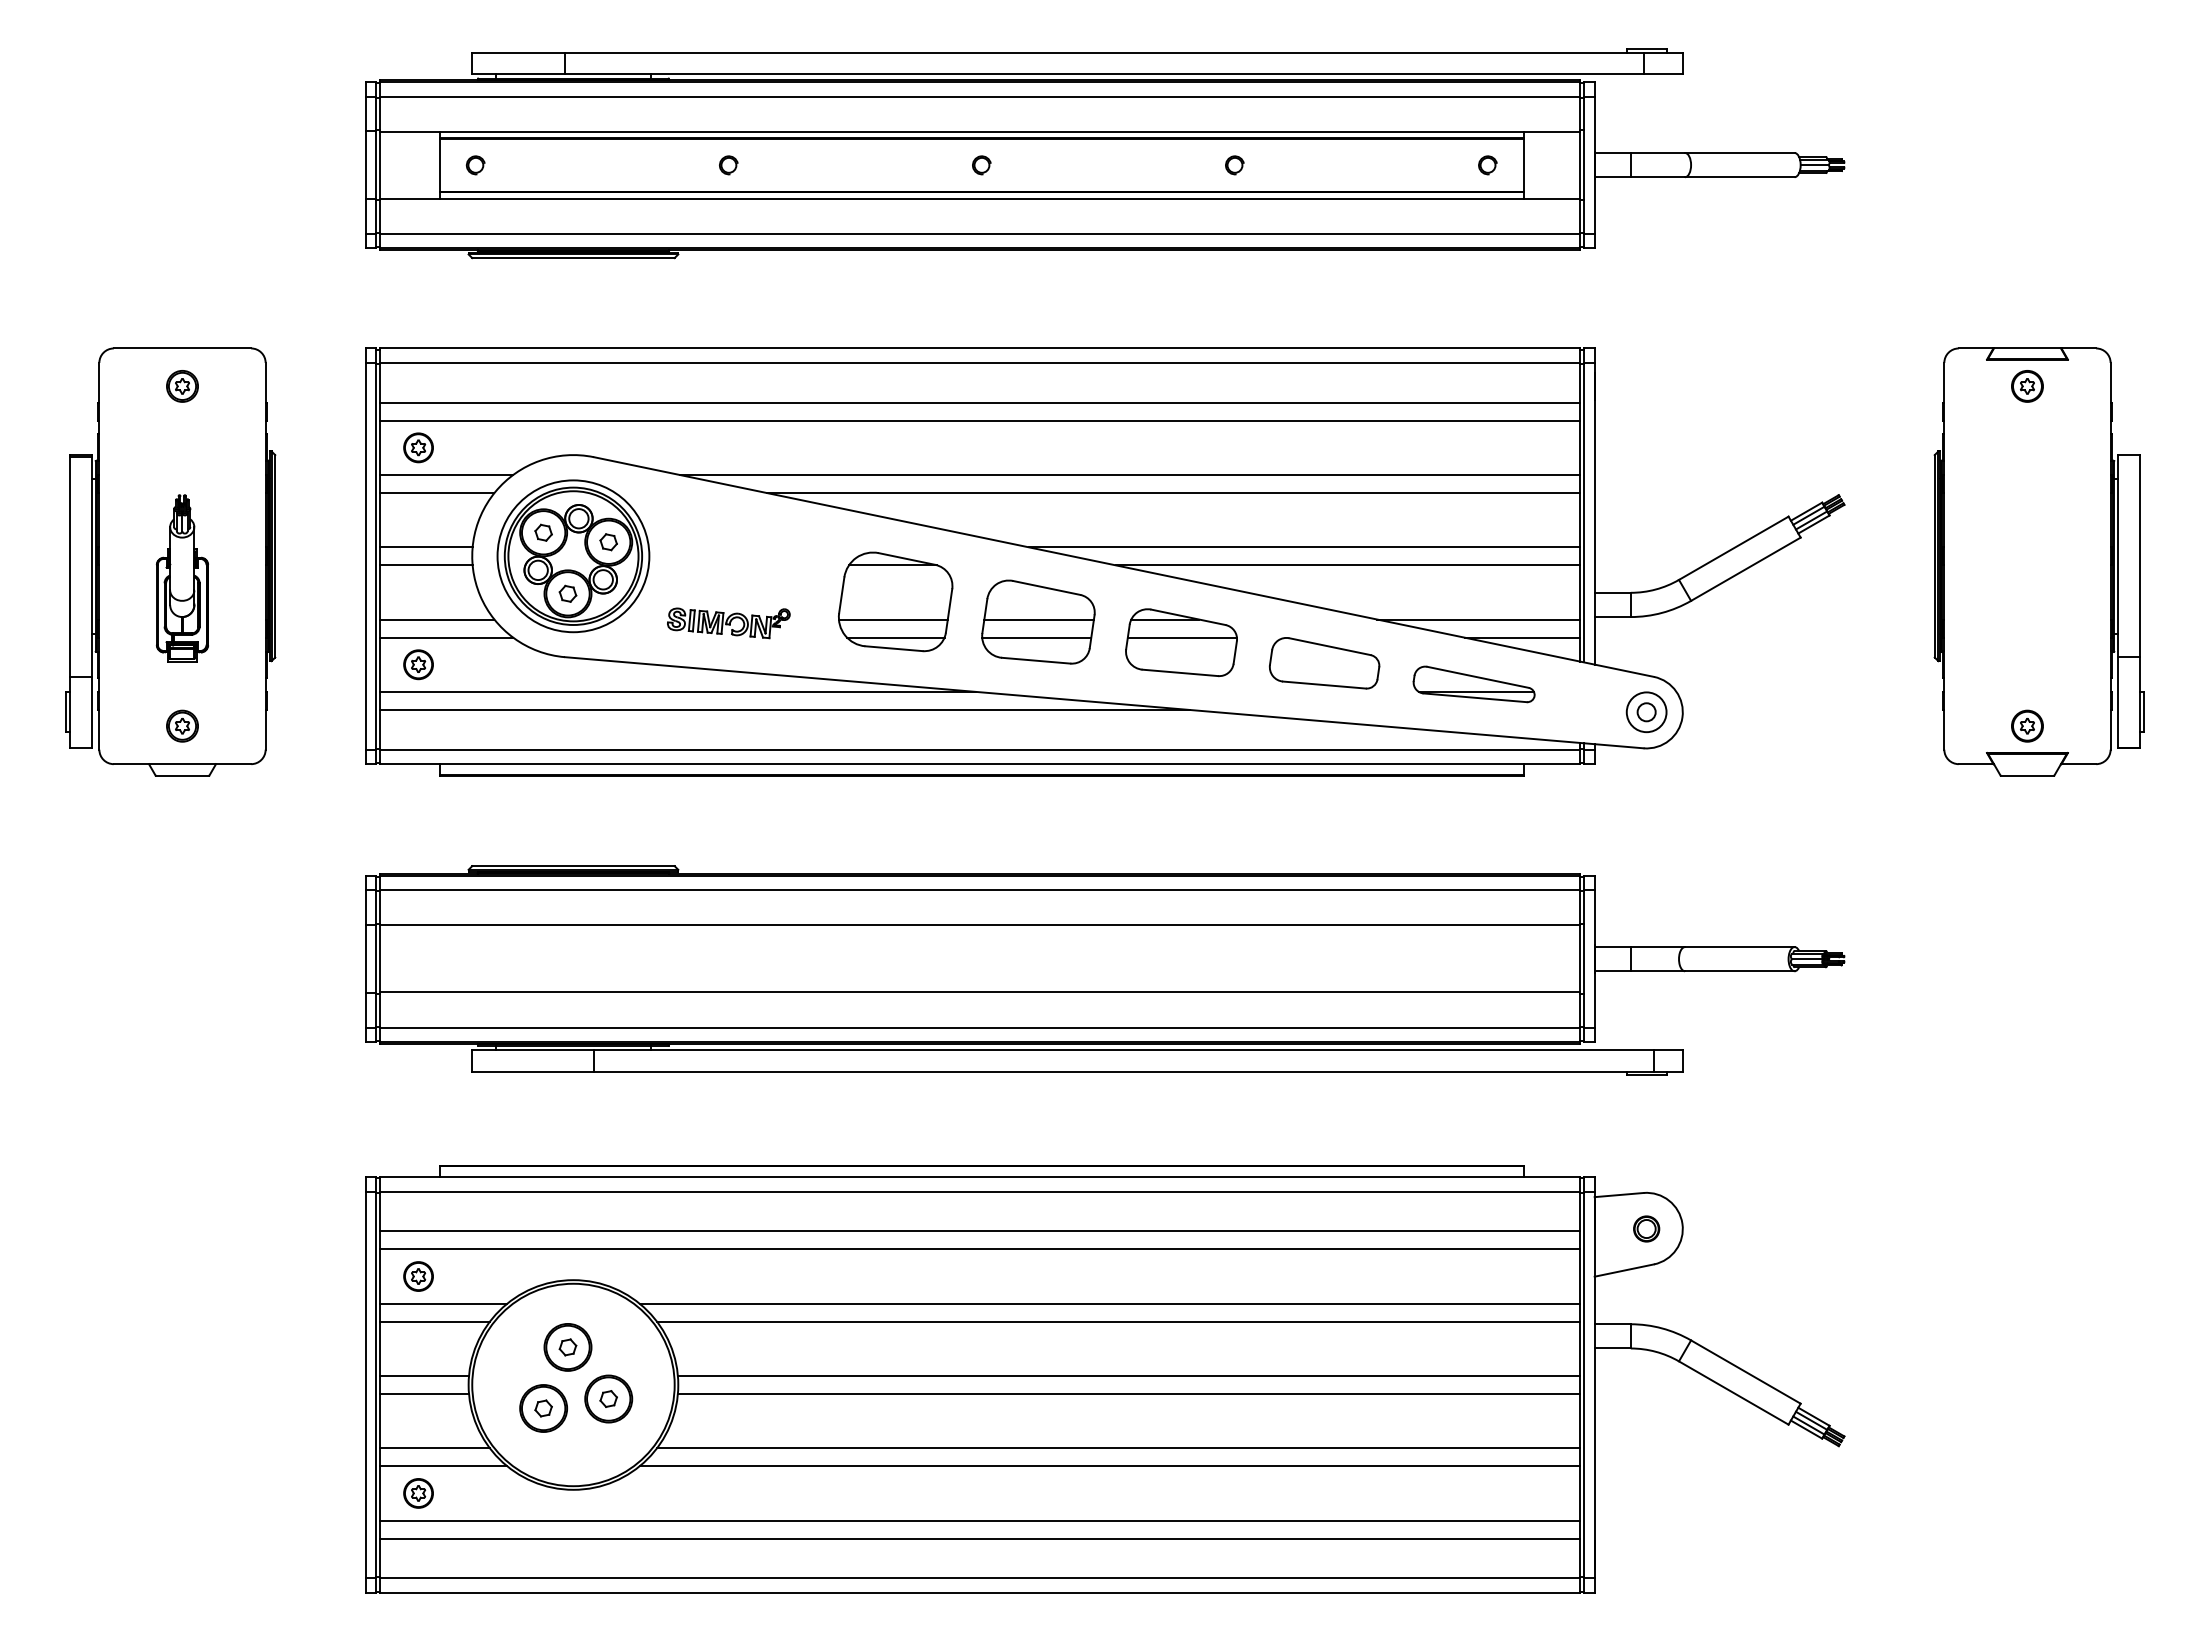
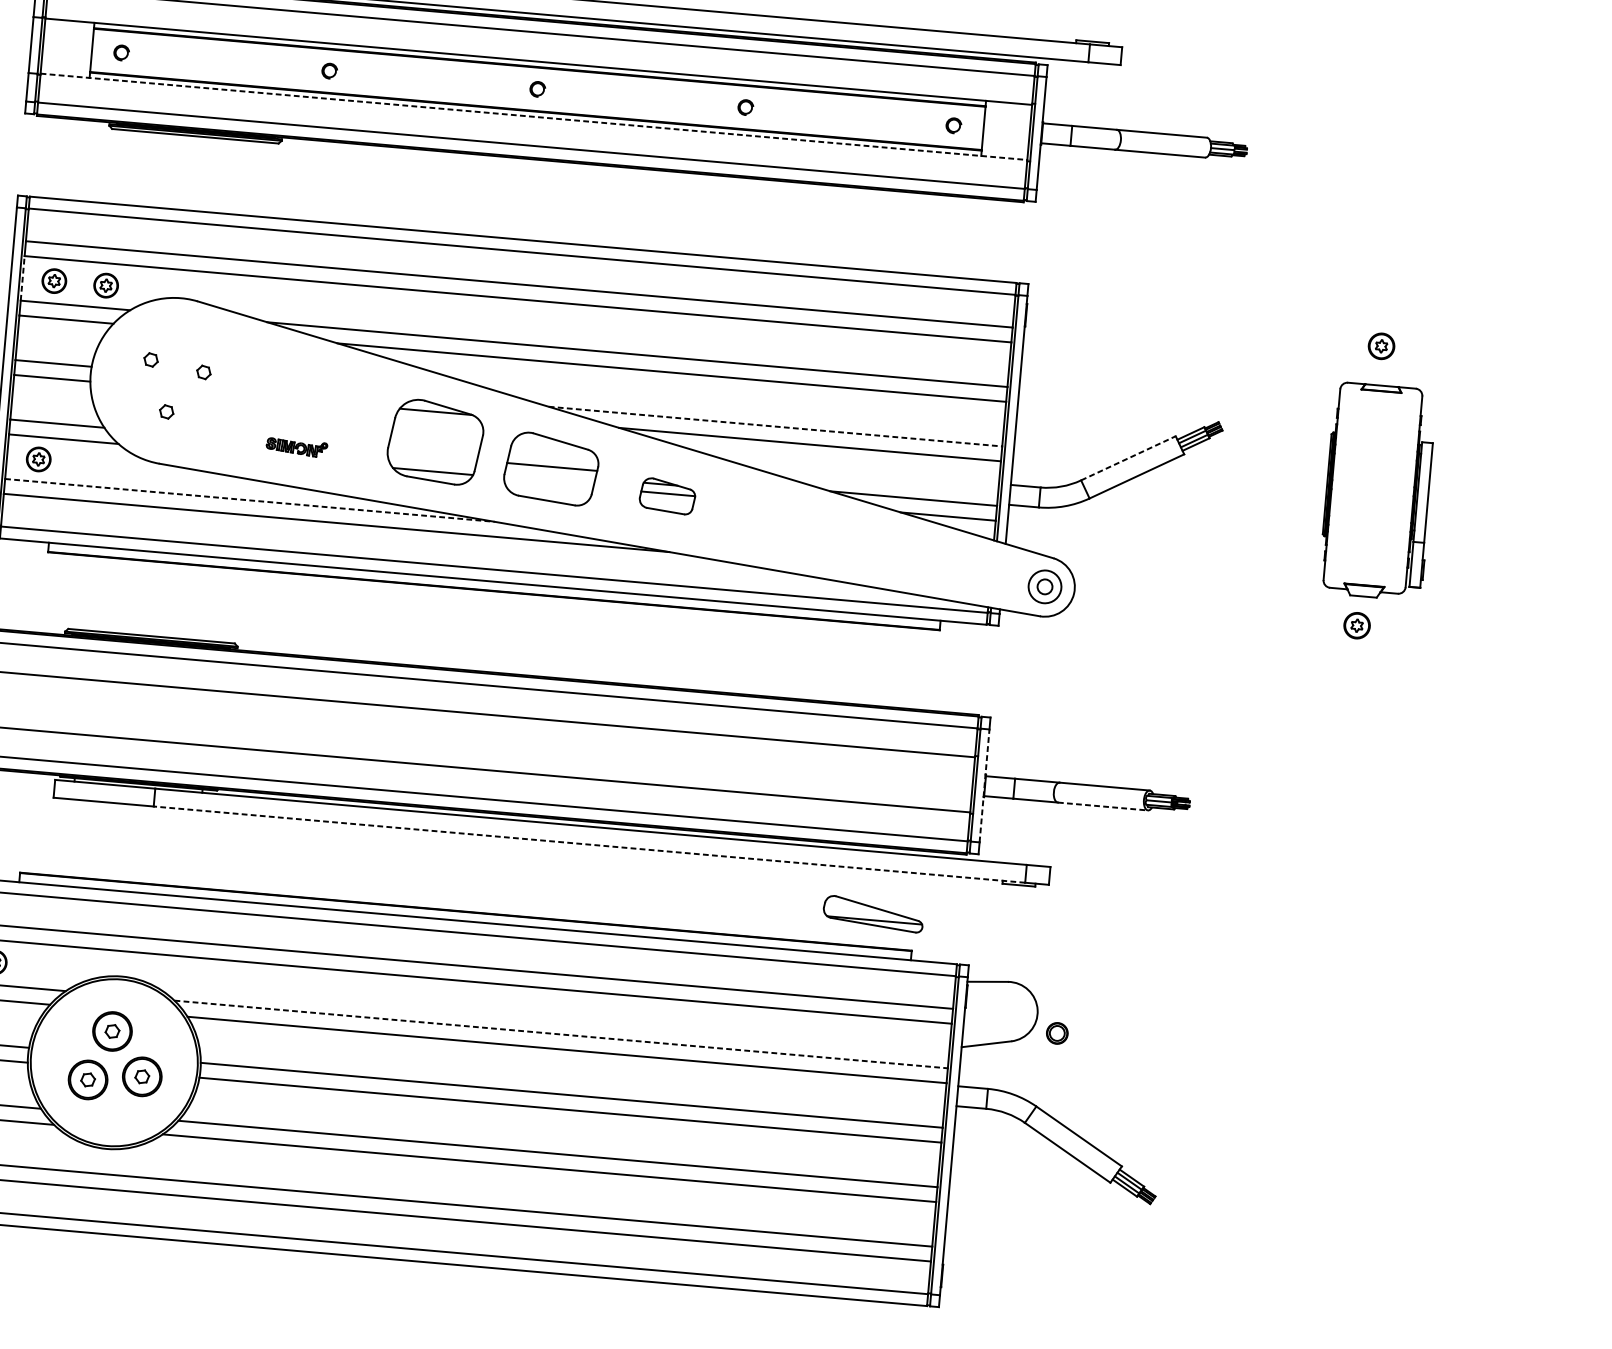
line: (980, 198) -> (534, 116), solid -> dashed
line: (380, 447) -> (23, 278), solid -> dashed
part: (481, 447) -> (106, 285), added
line: (1304, 547) -> (775, 426), solid -> dashed
line: (1734, 548) -> (1129, 458), solid -> dashed
part: (573, 556) -> (173, 381), removed
part: (2038, 561) -> (1378, 491), size x0.6
line: (892, 619) -> (431, 456), removed
part: (728, 623) -> (296, 447), size x0.6
line: (1036, 637) -> (548, 481), removed
part: (1181, 642) -> (667, 496), size x0.6
part: (1324, 663) -> (783, 523), removed
part: (1473, 684) -> (872, 914), moved
line: (677, 691) -> (249, 500), solid -> dashed
line: (1594, 958) -> (984, 785), solid -> dashed
line: (1739, 971) -> (1102, 806), solid -> dashed
line: (1124, 1071) -> (589, 844), solid -> dashed
part: (1646, 1228) -> (1057, 1033), moved
line: (1110, 1303) -> (561, 1034), solid -> dashed

